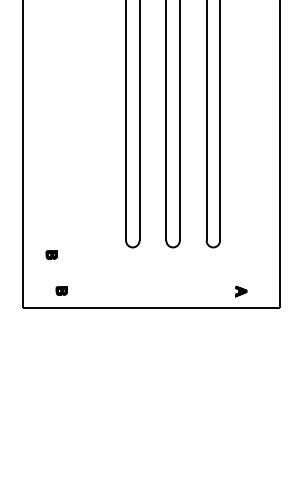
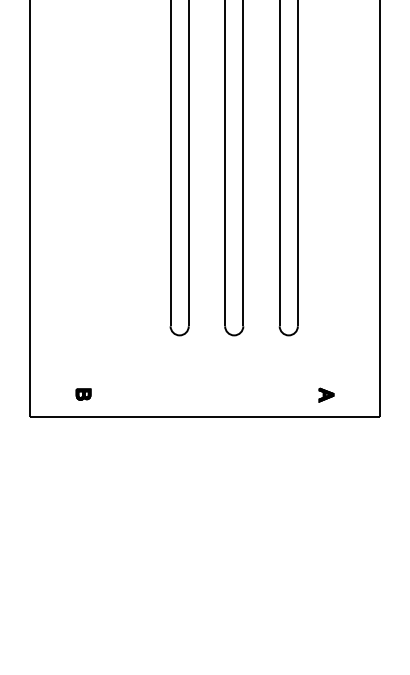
part: (51, 254) -> (69, 344), removed

